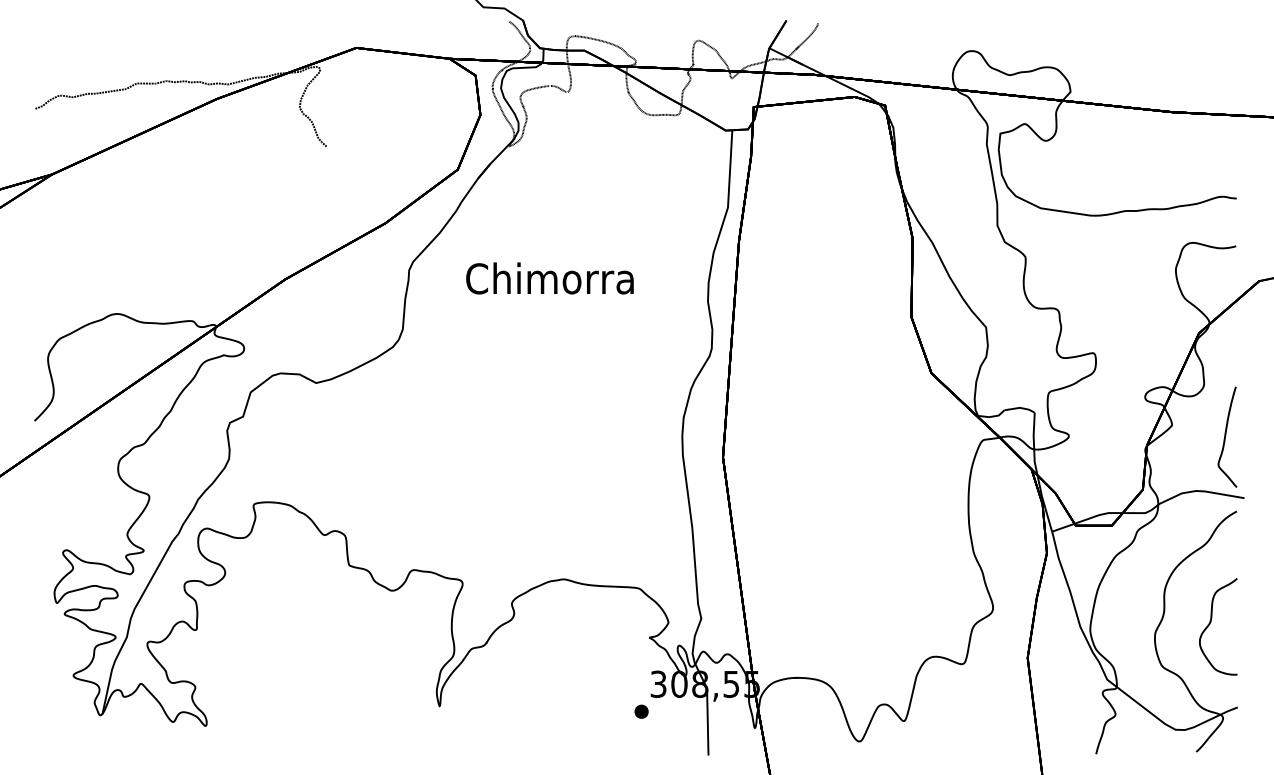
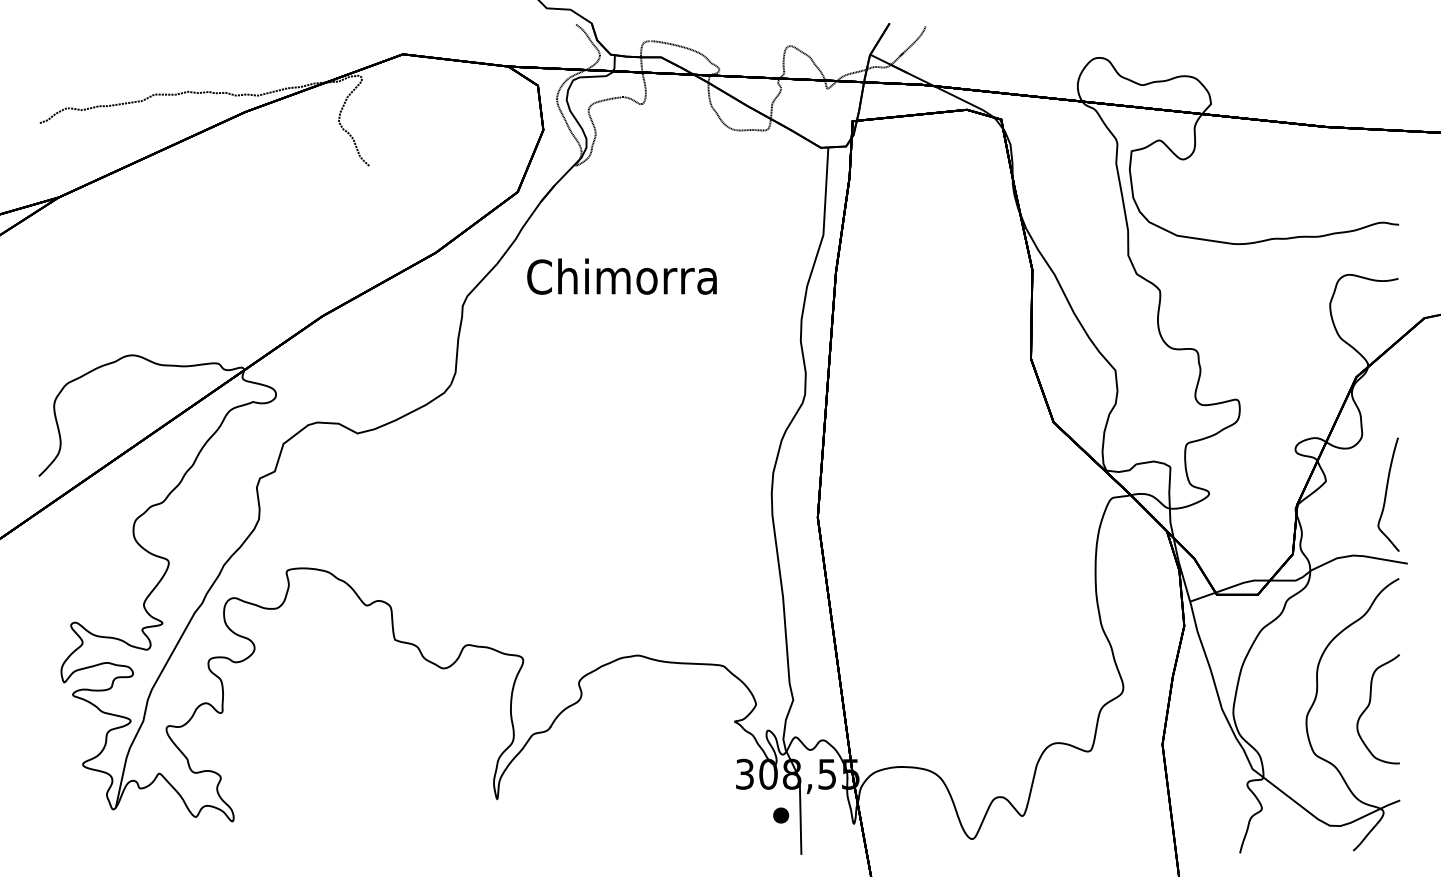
text: (549, 278) -> (621, 276), moved
part: (641, 711) -> (781, 815), moved

